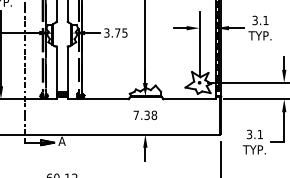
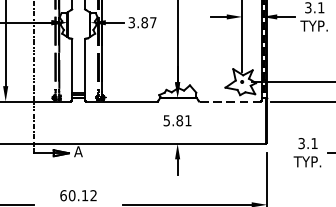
text: (121, 32) -> (149, 22), 3.75 -> 3.87
line: (189, 99) -> (230, 101), solid -> dashed
text: (145, 115) -> (177, 120), 7.38 -> 5.81

